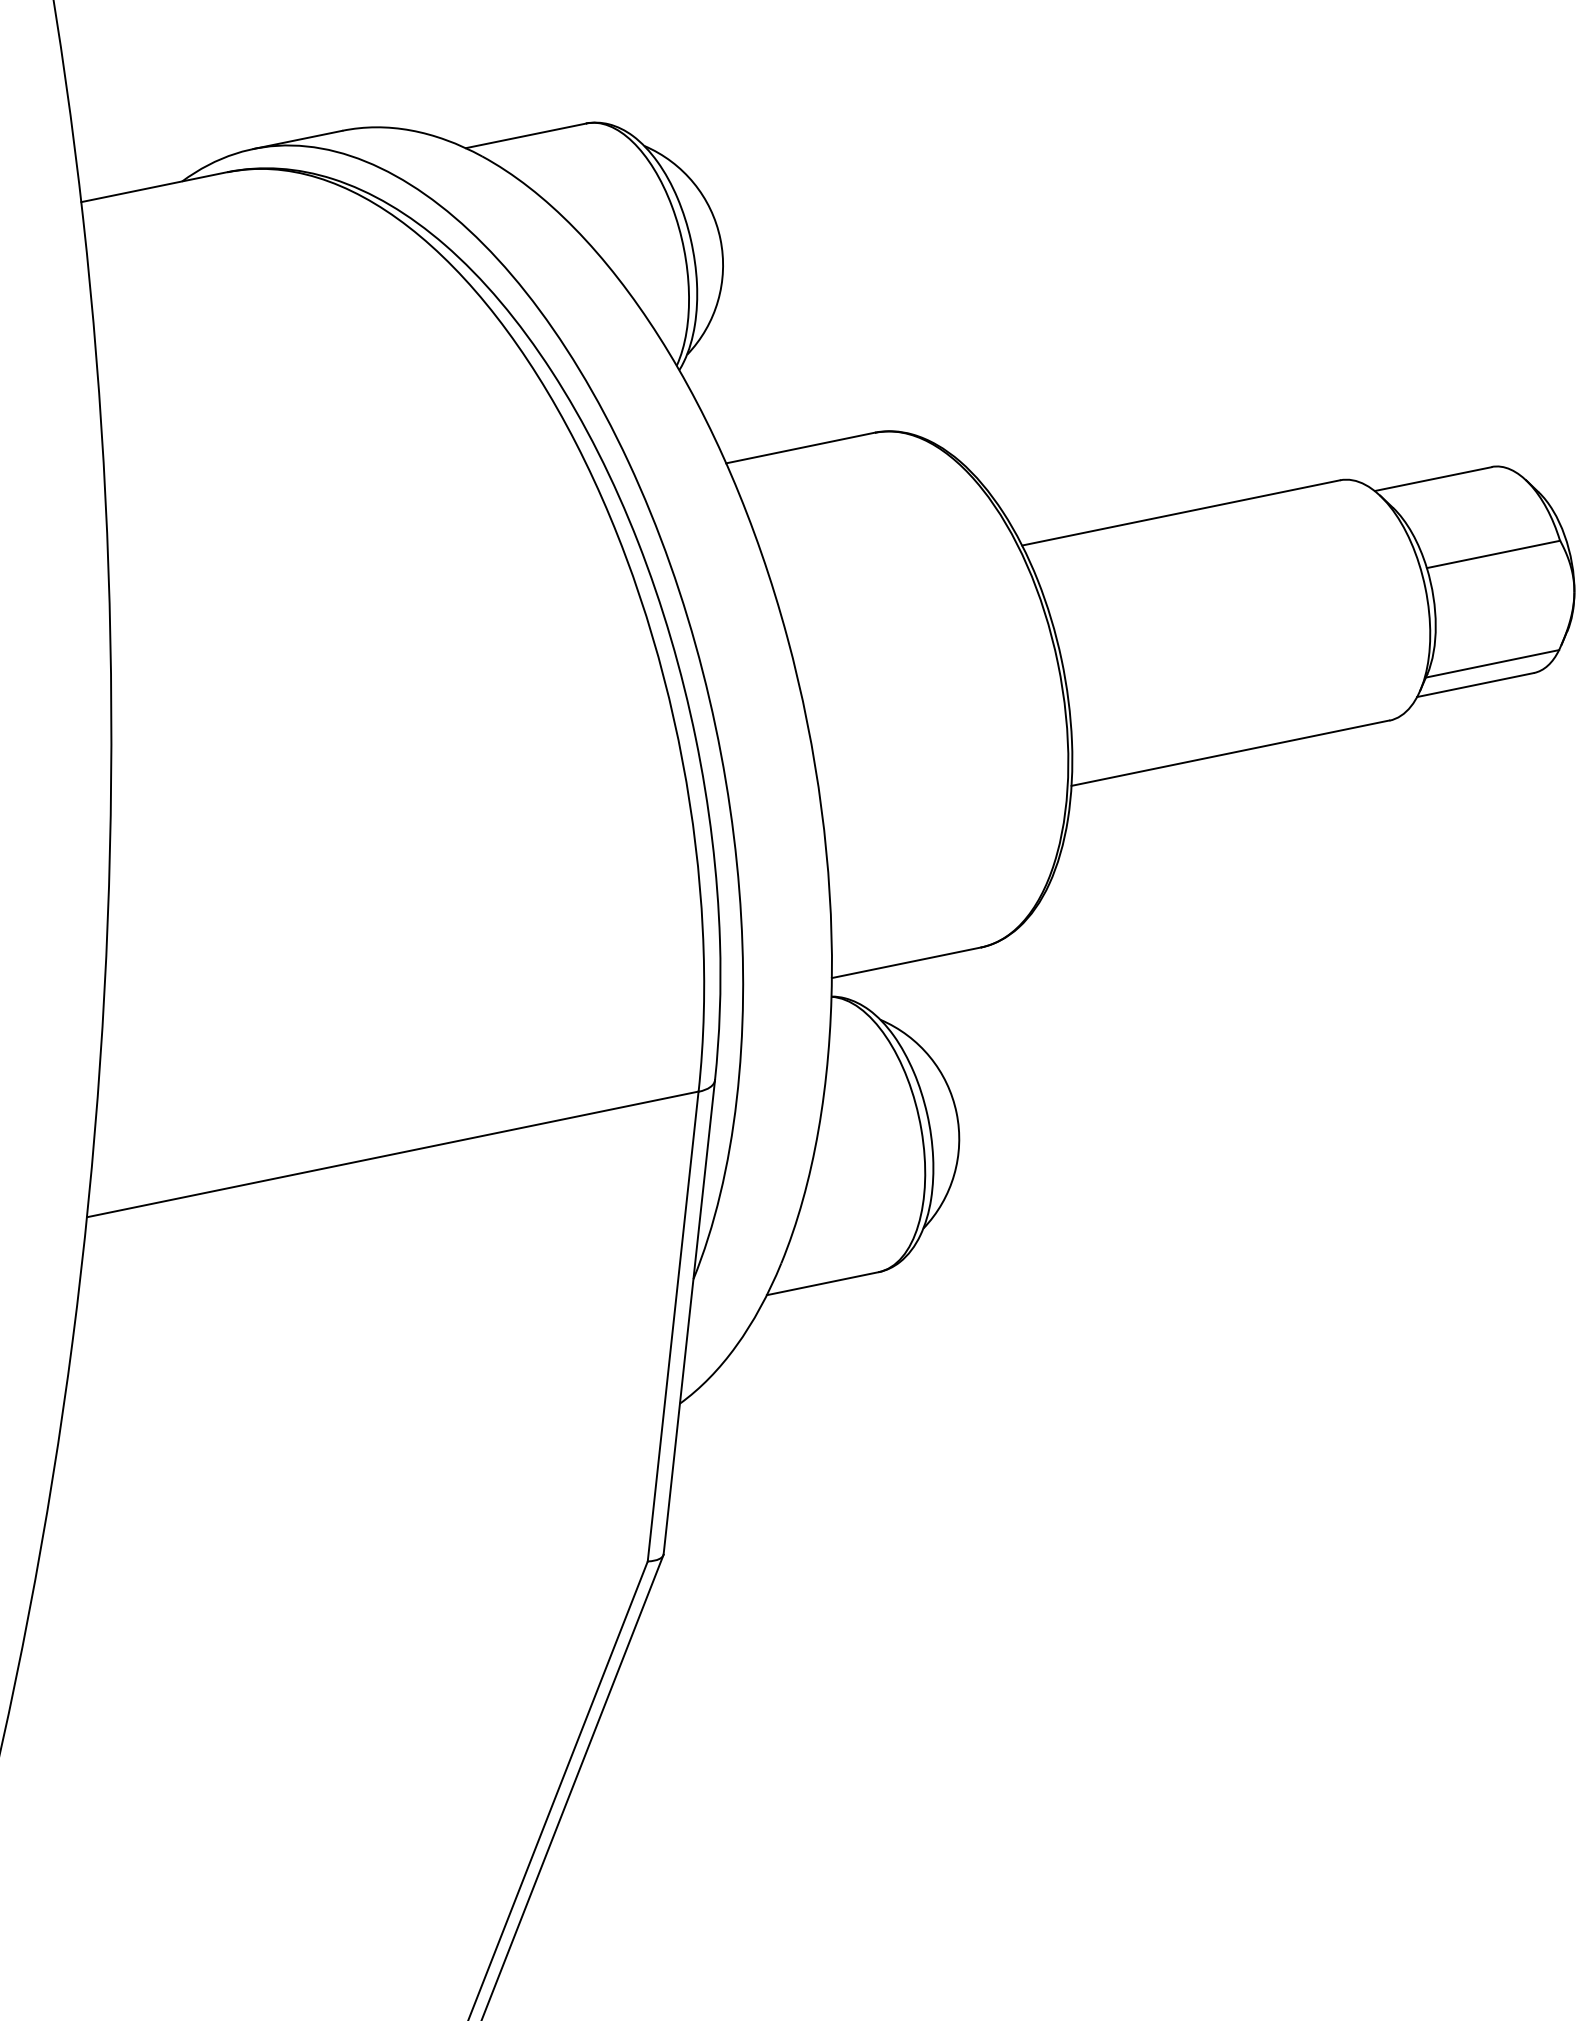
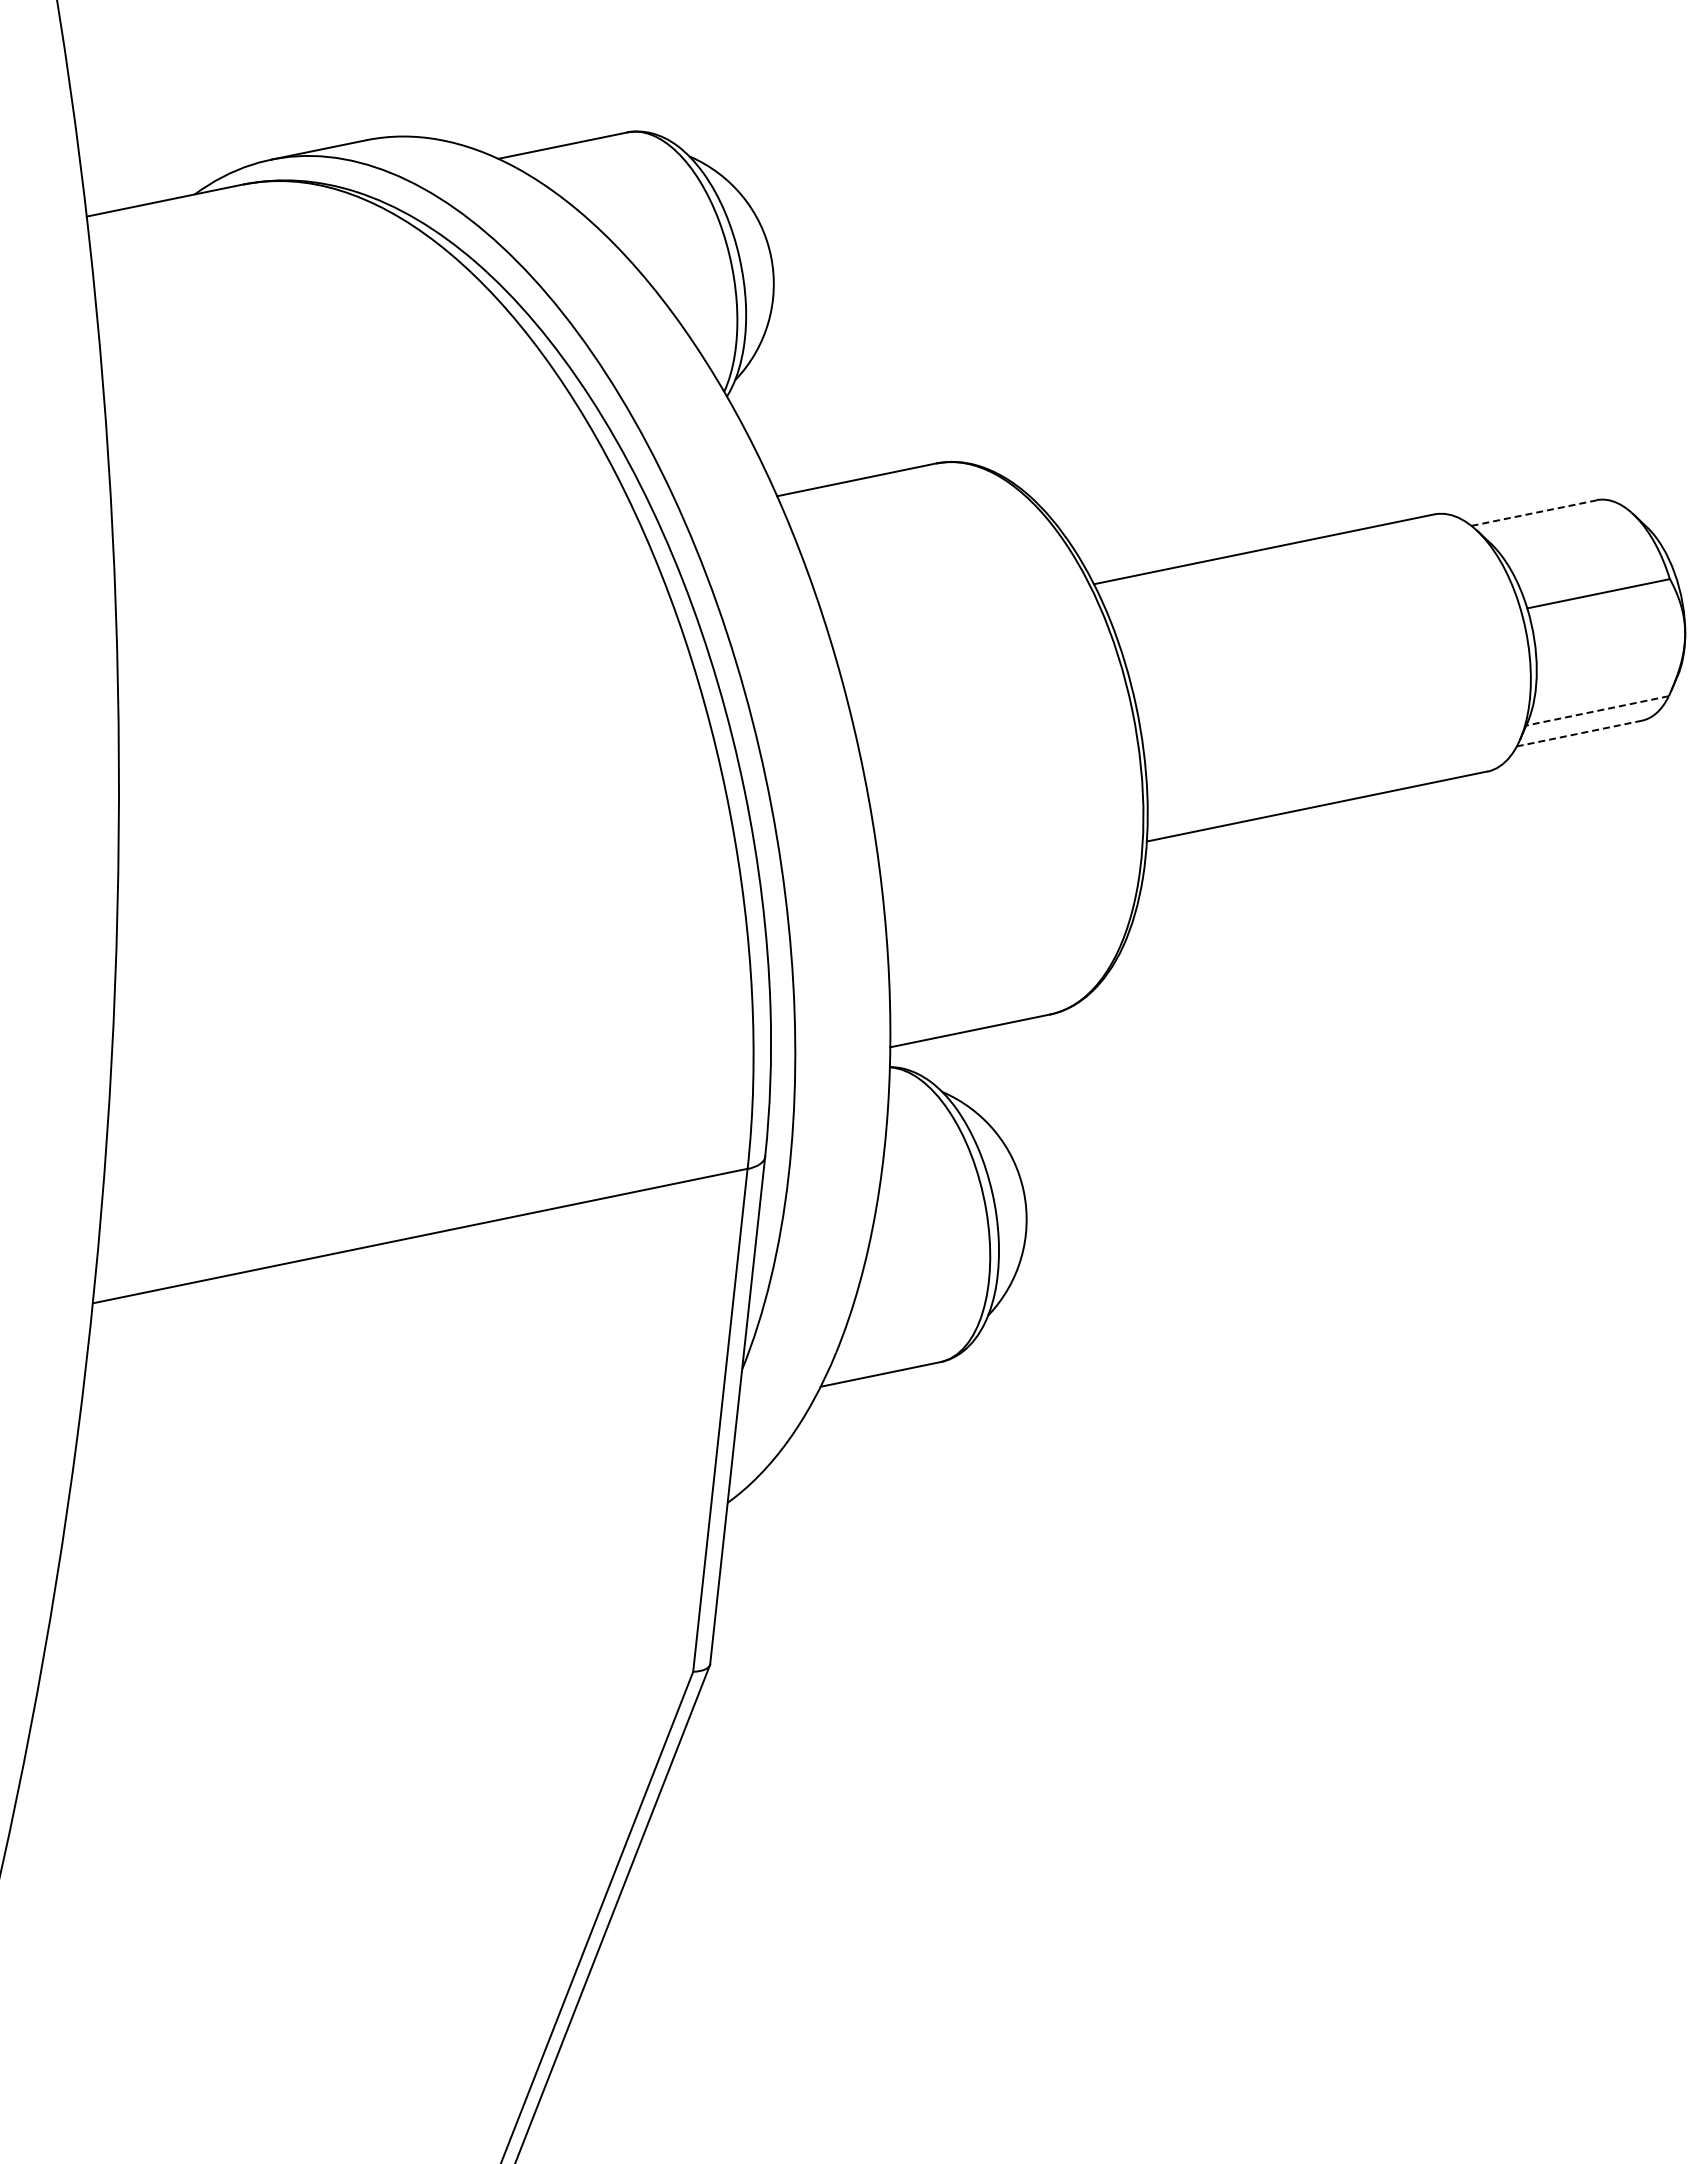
line: (1433, 479) -> (1534, 513), solid -> dashed
line: (1492, 663) -> (1597, 710), solid -> dashed
line: (1475, 684) -> (1579, 733), solid -> dashed

